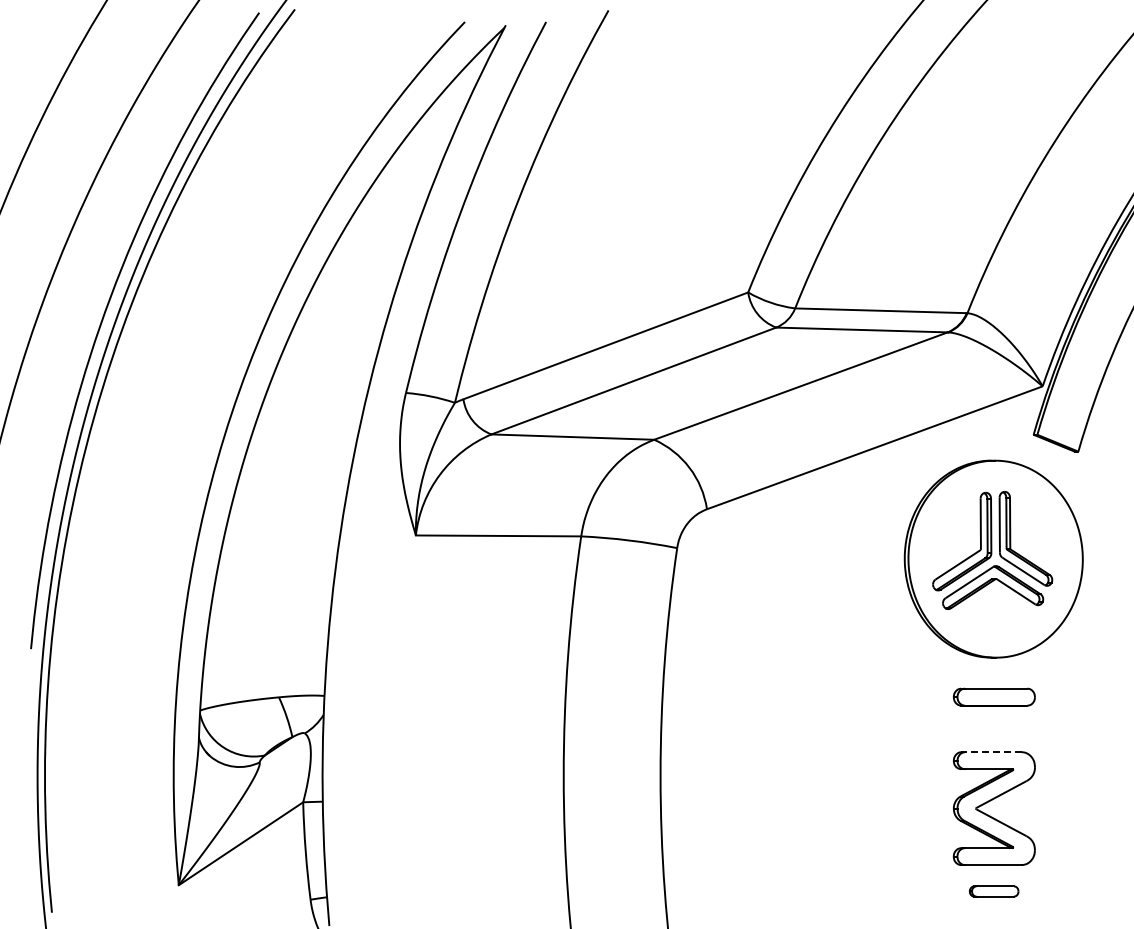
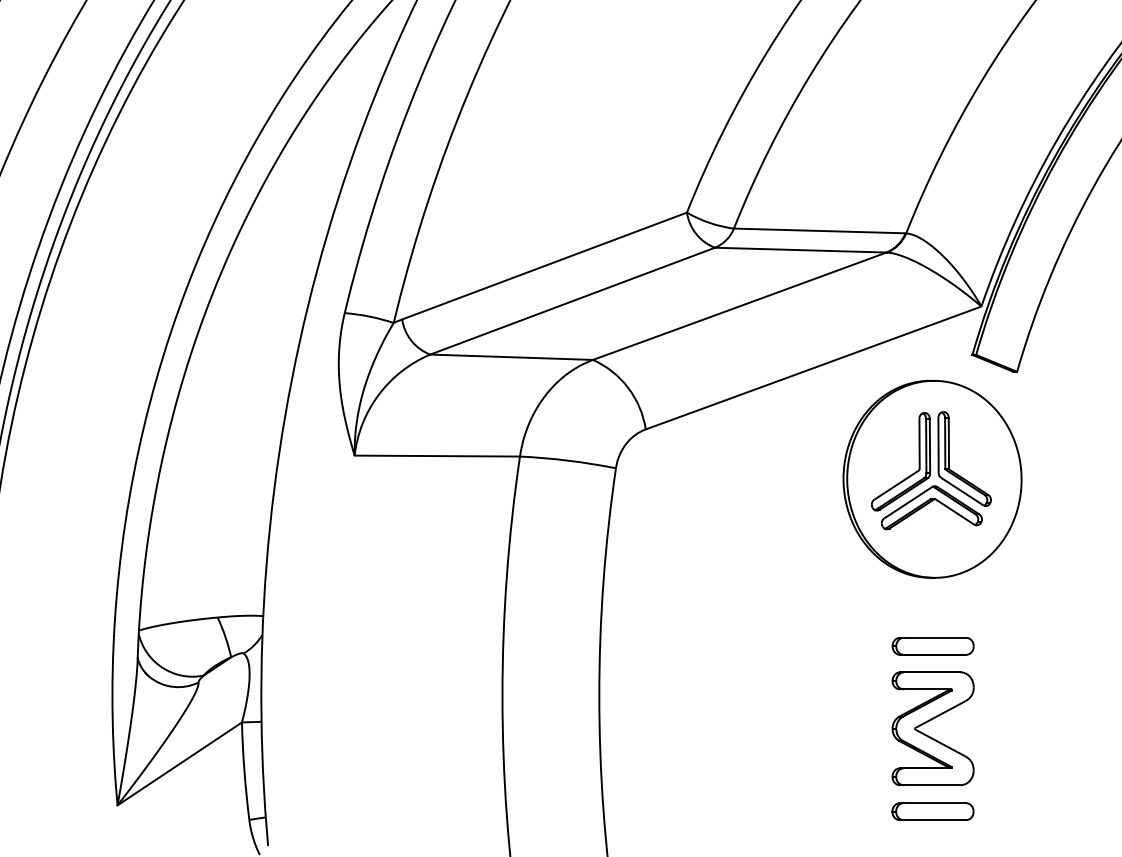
part: (993, 696) -> (932, 645), moved
line: (993, 752) -> (932, 672), dashed -> solid
part: (993, 891) -> (932, 811), size x1.67

